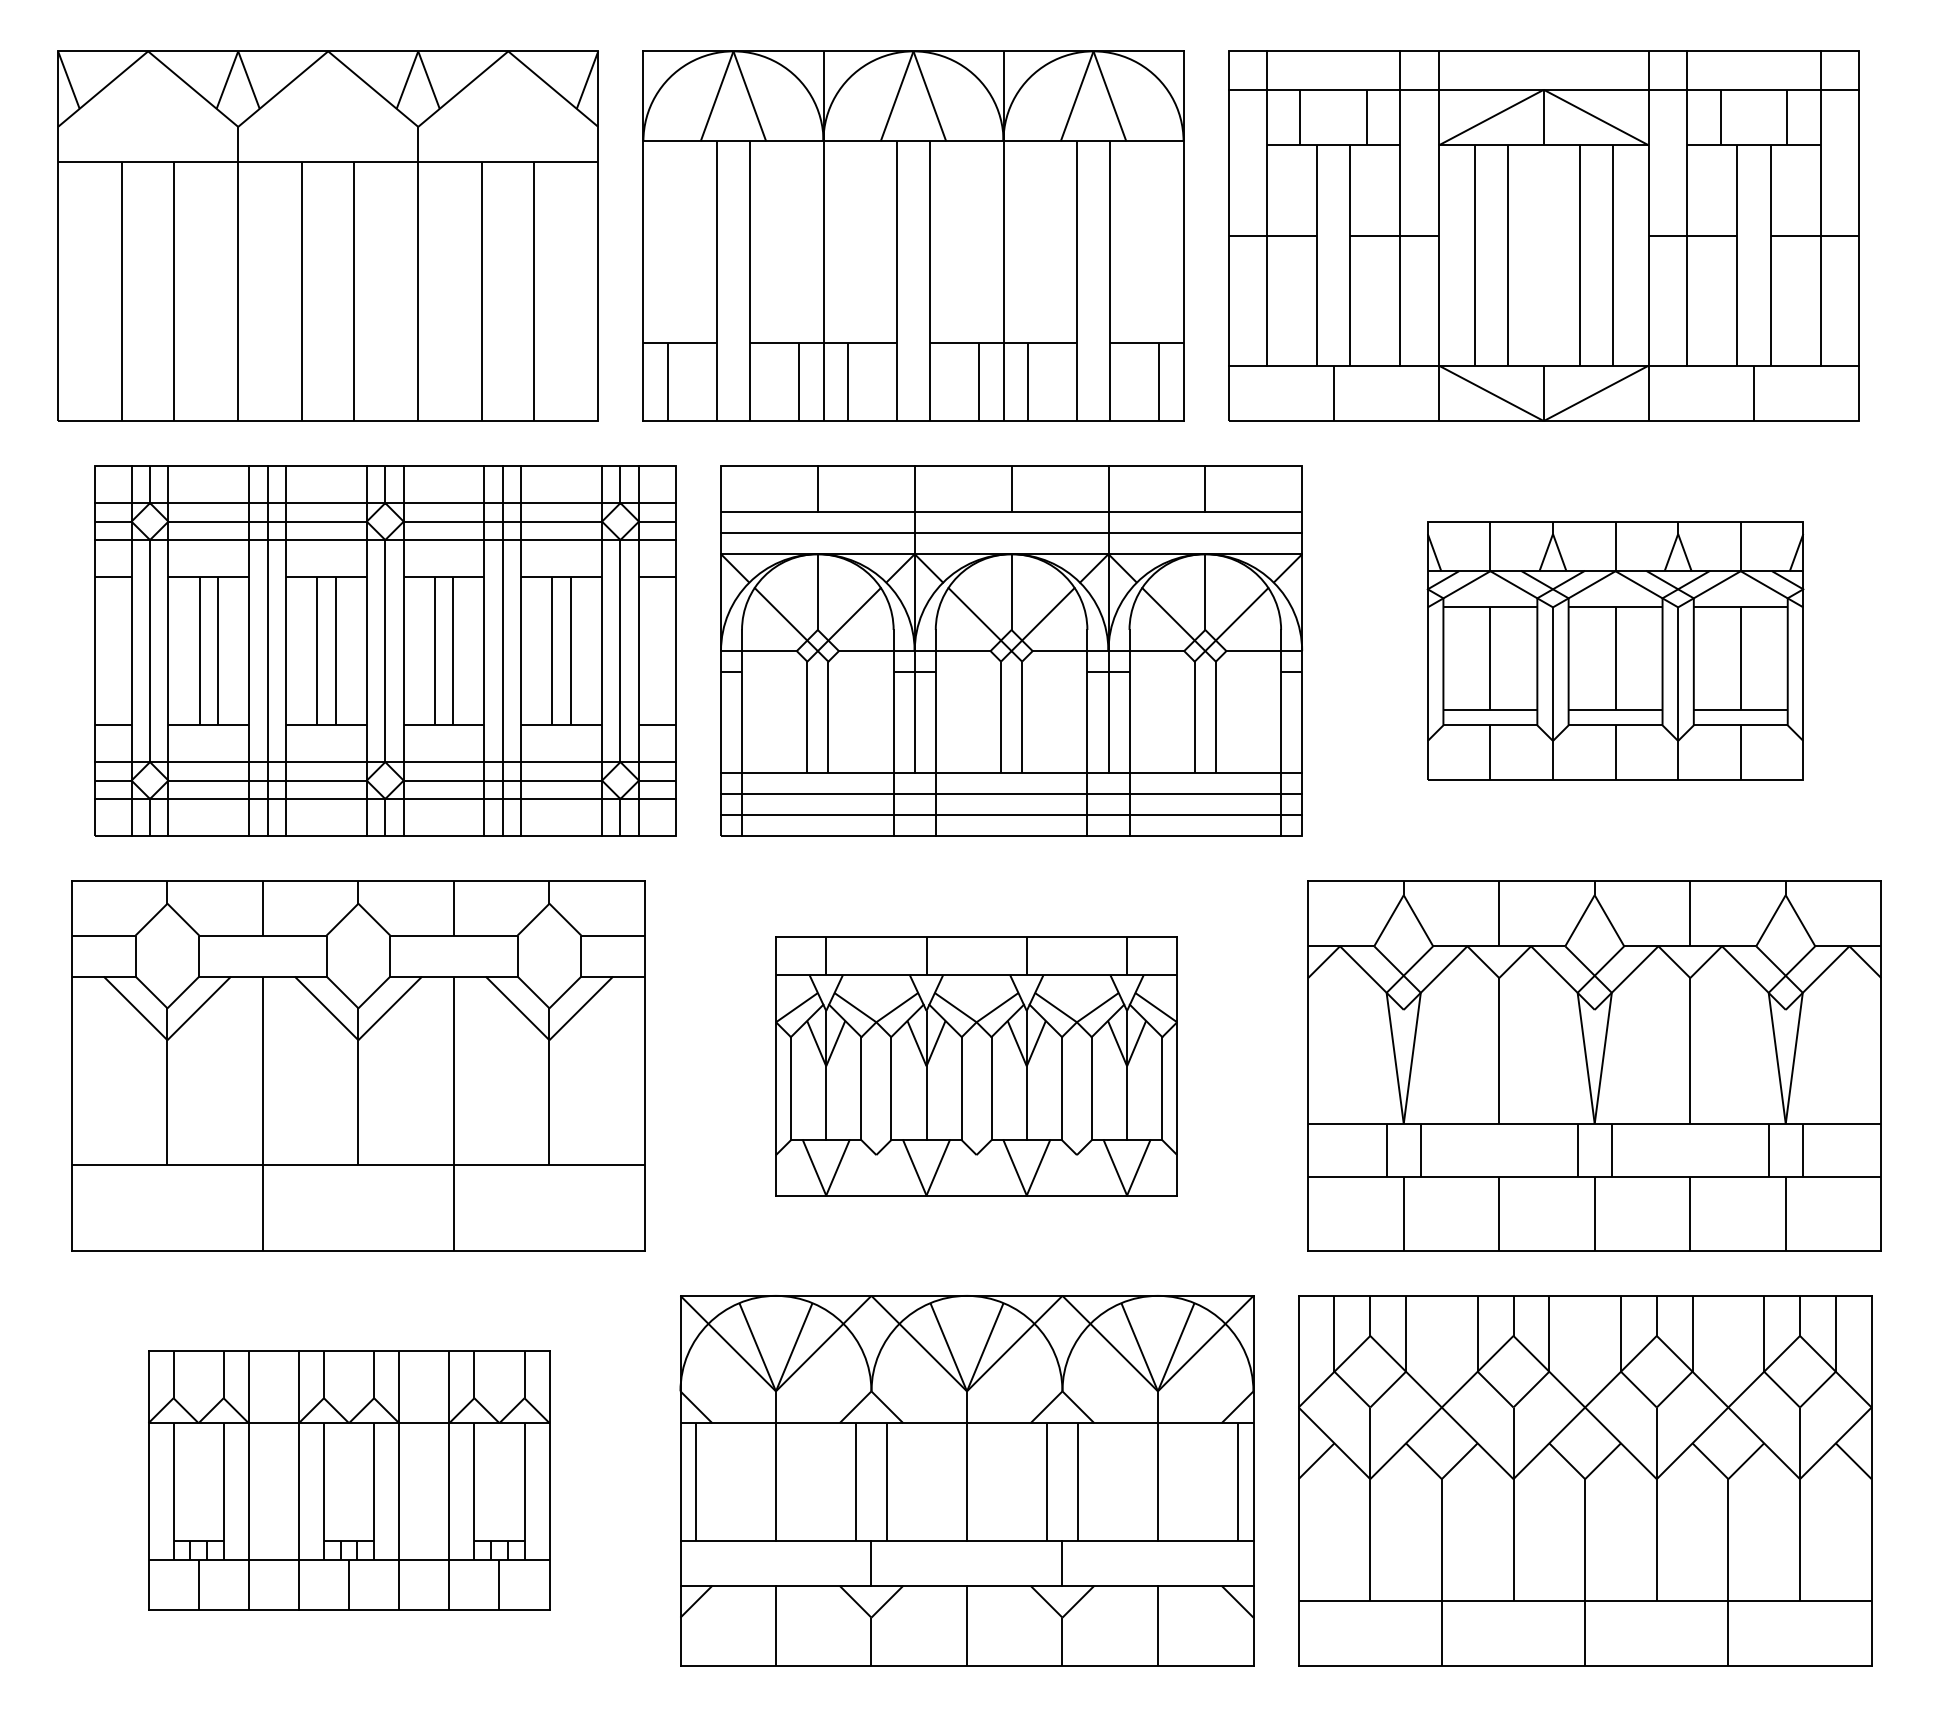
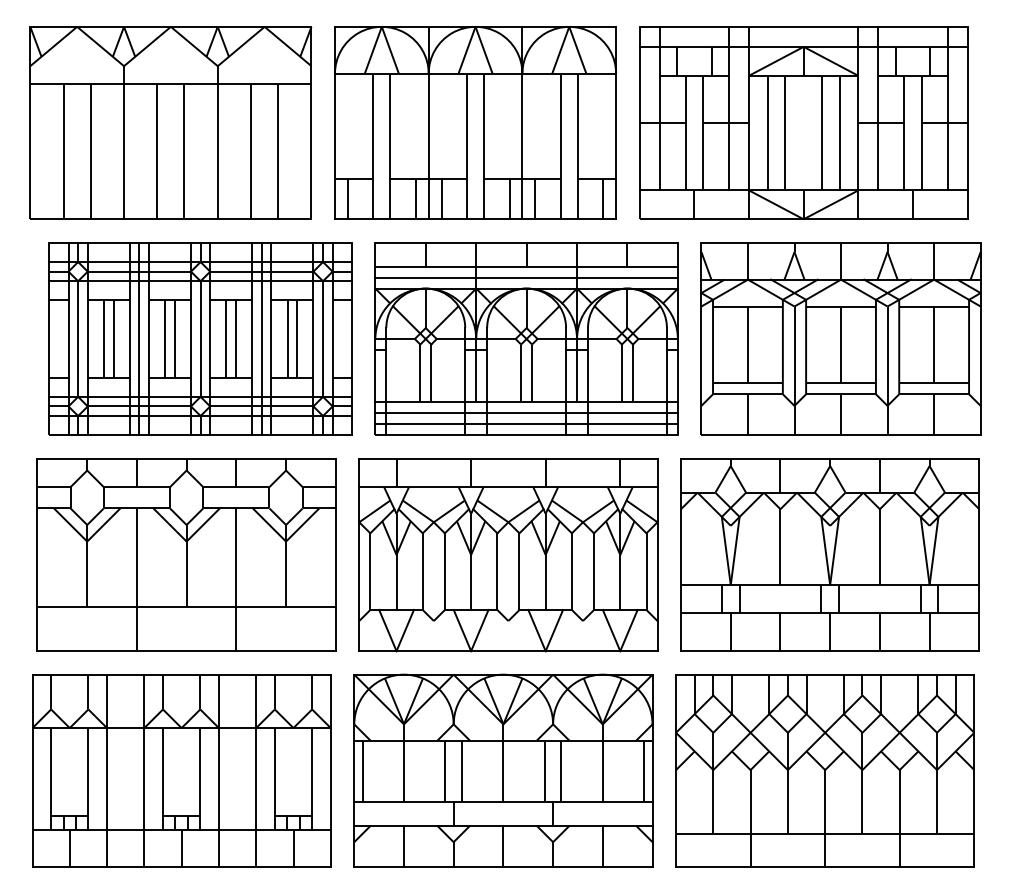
part: (1614, 650) -> (840, 338), size x1.43
part: (976, 1066) -> (508, 555), size x1.43
part: (348, 1479) -> (181, 770), size x1.43

